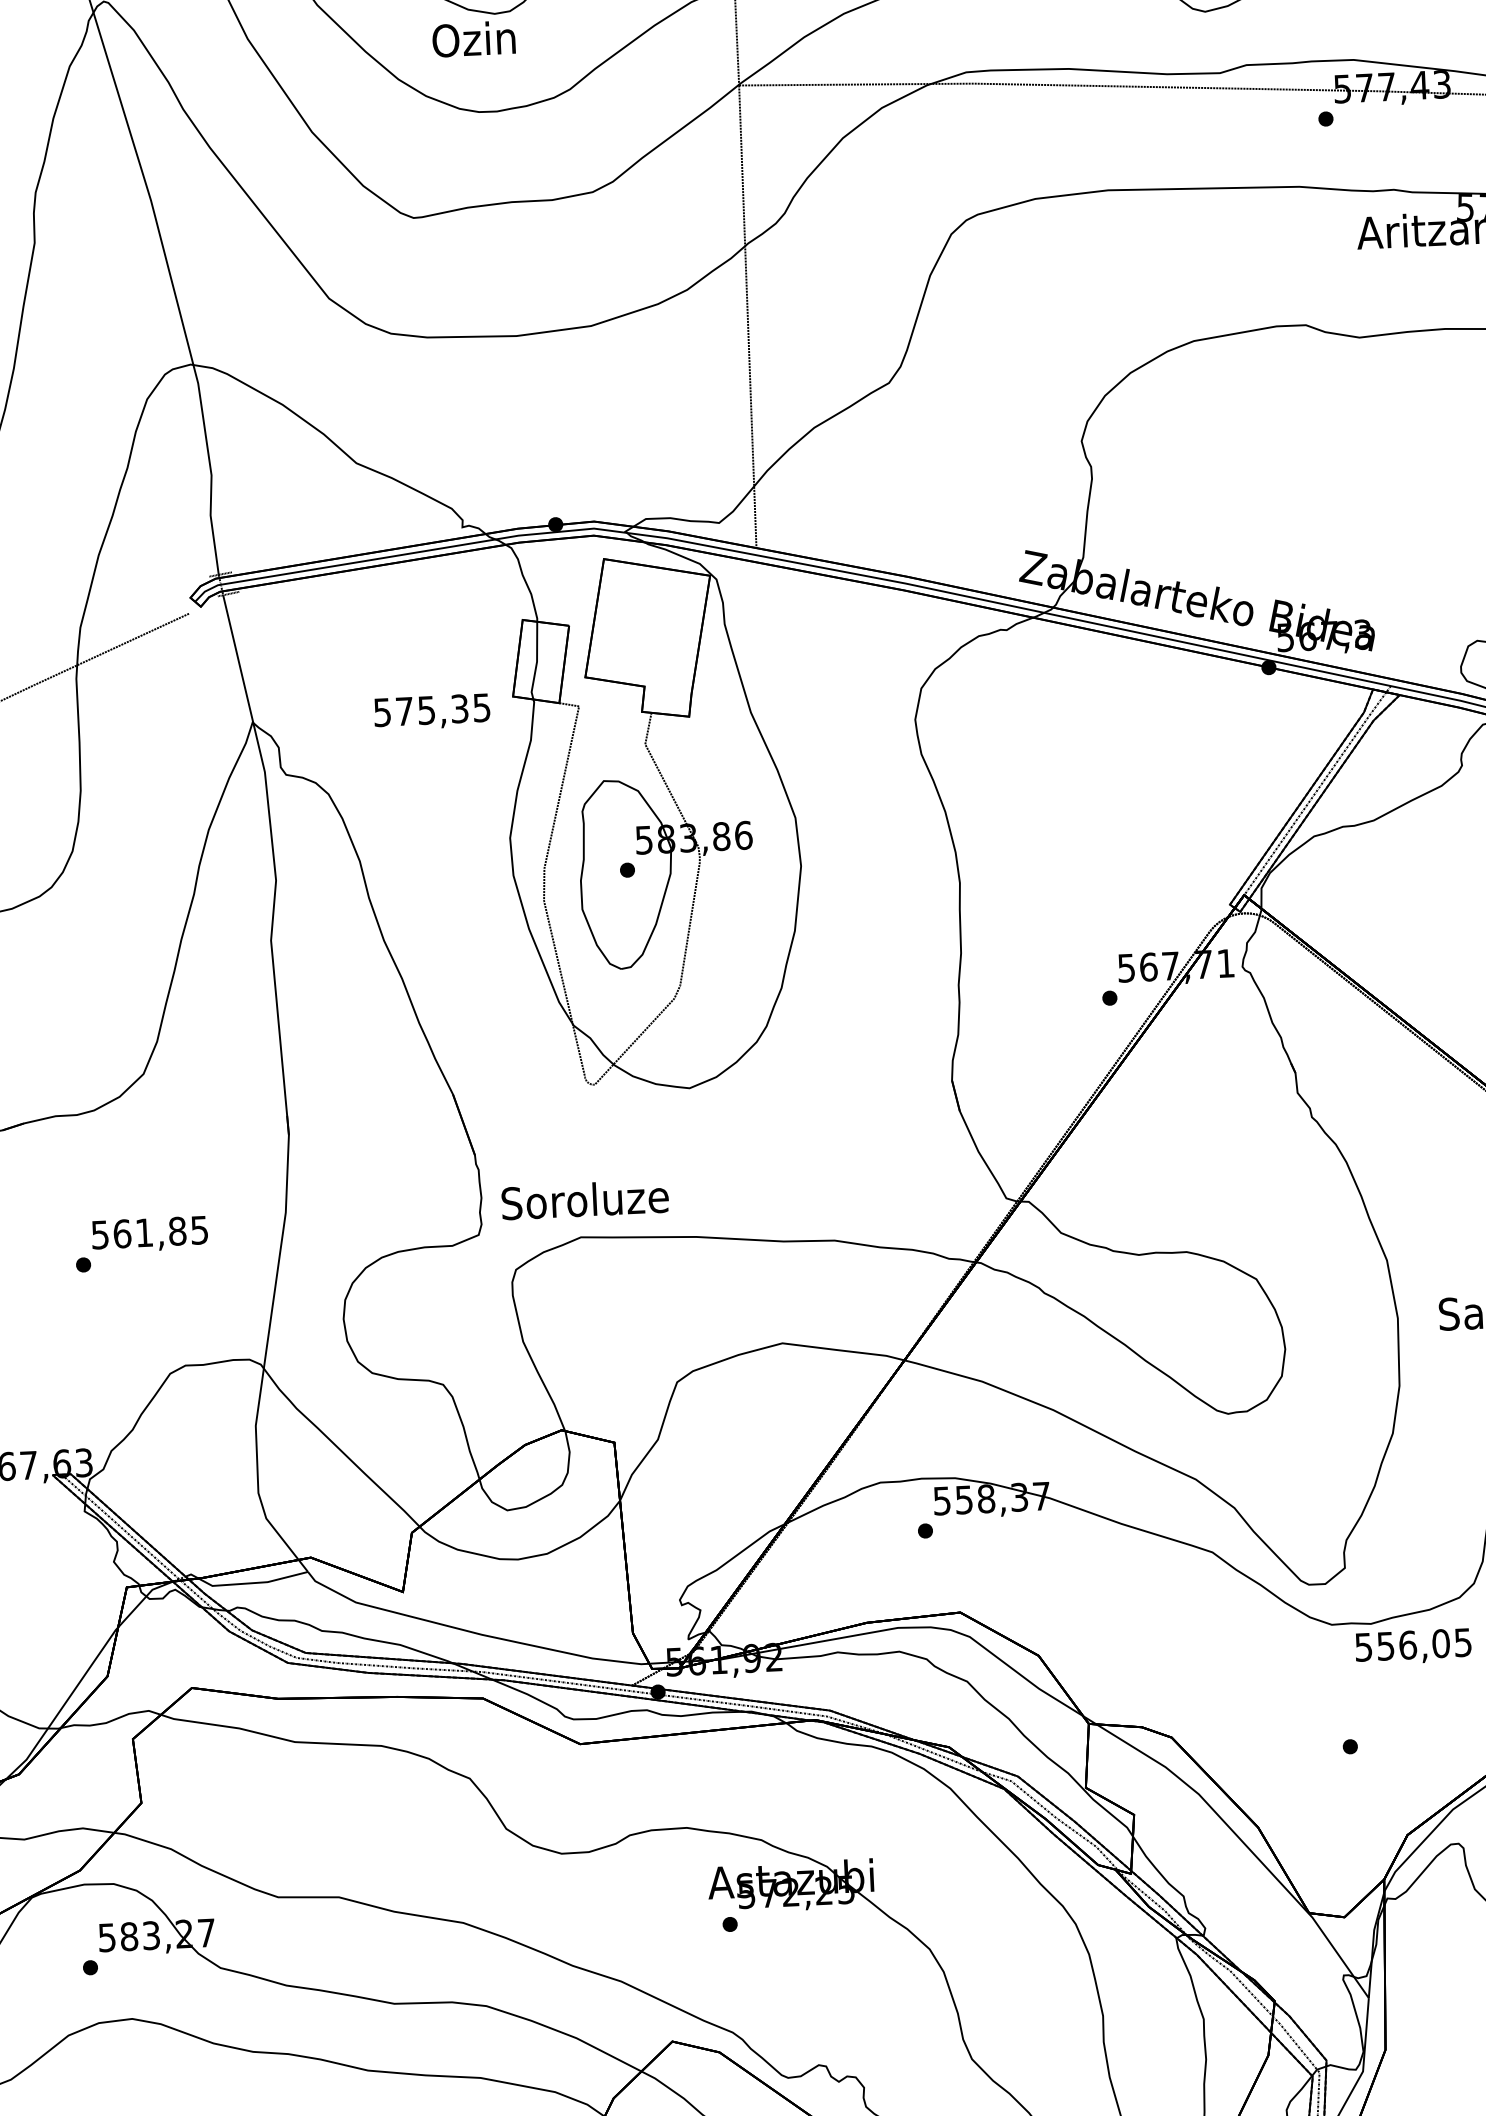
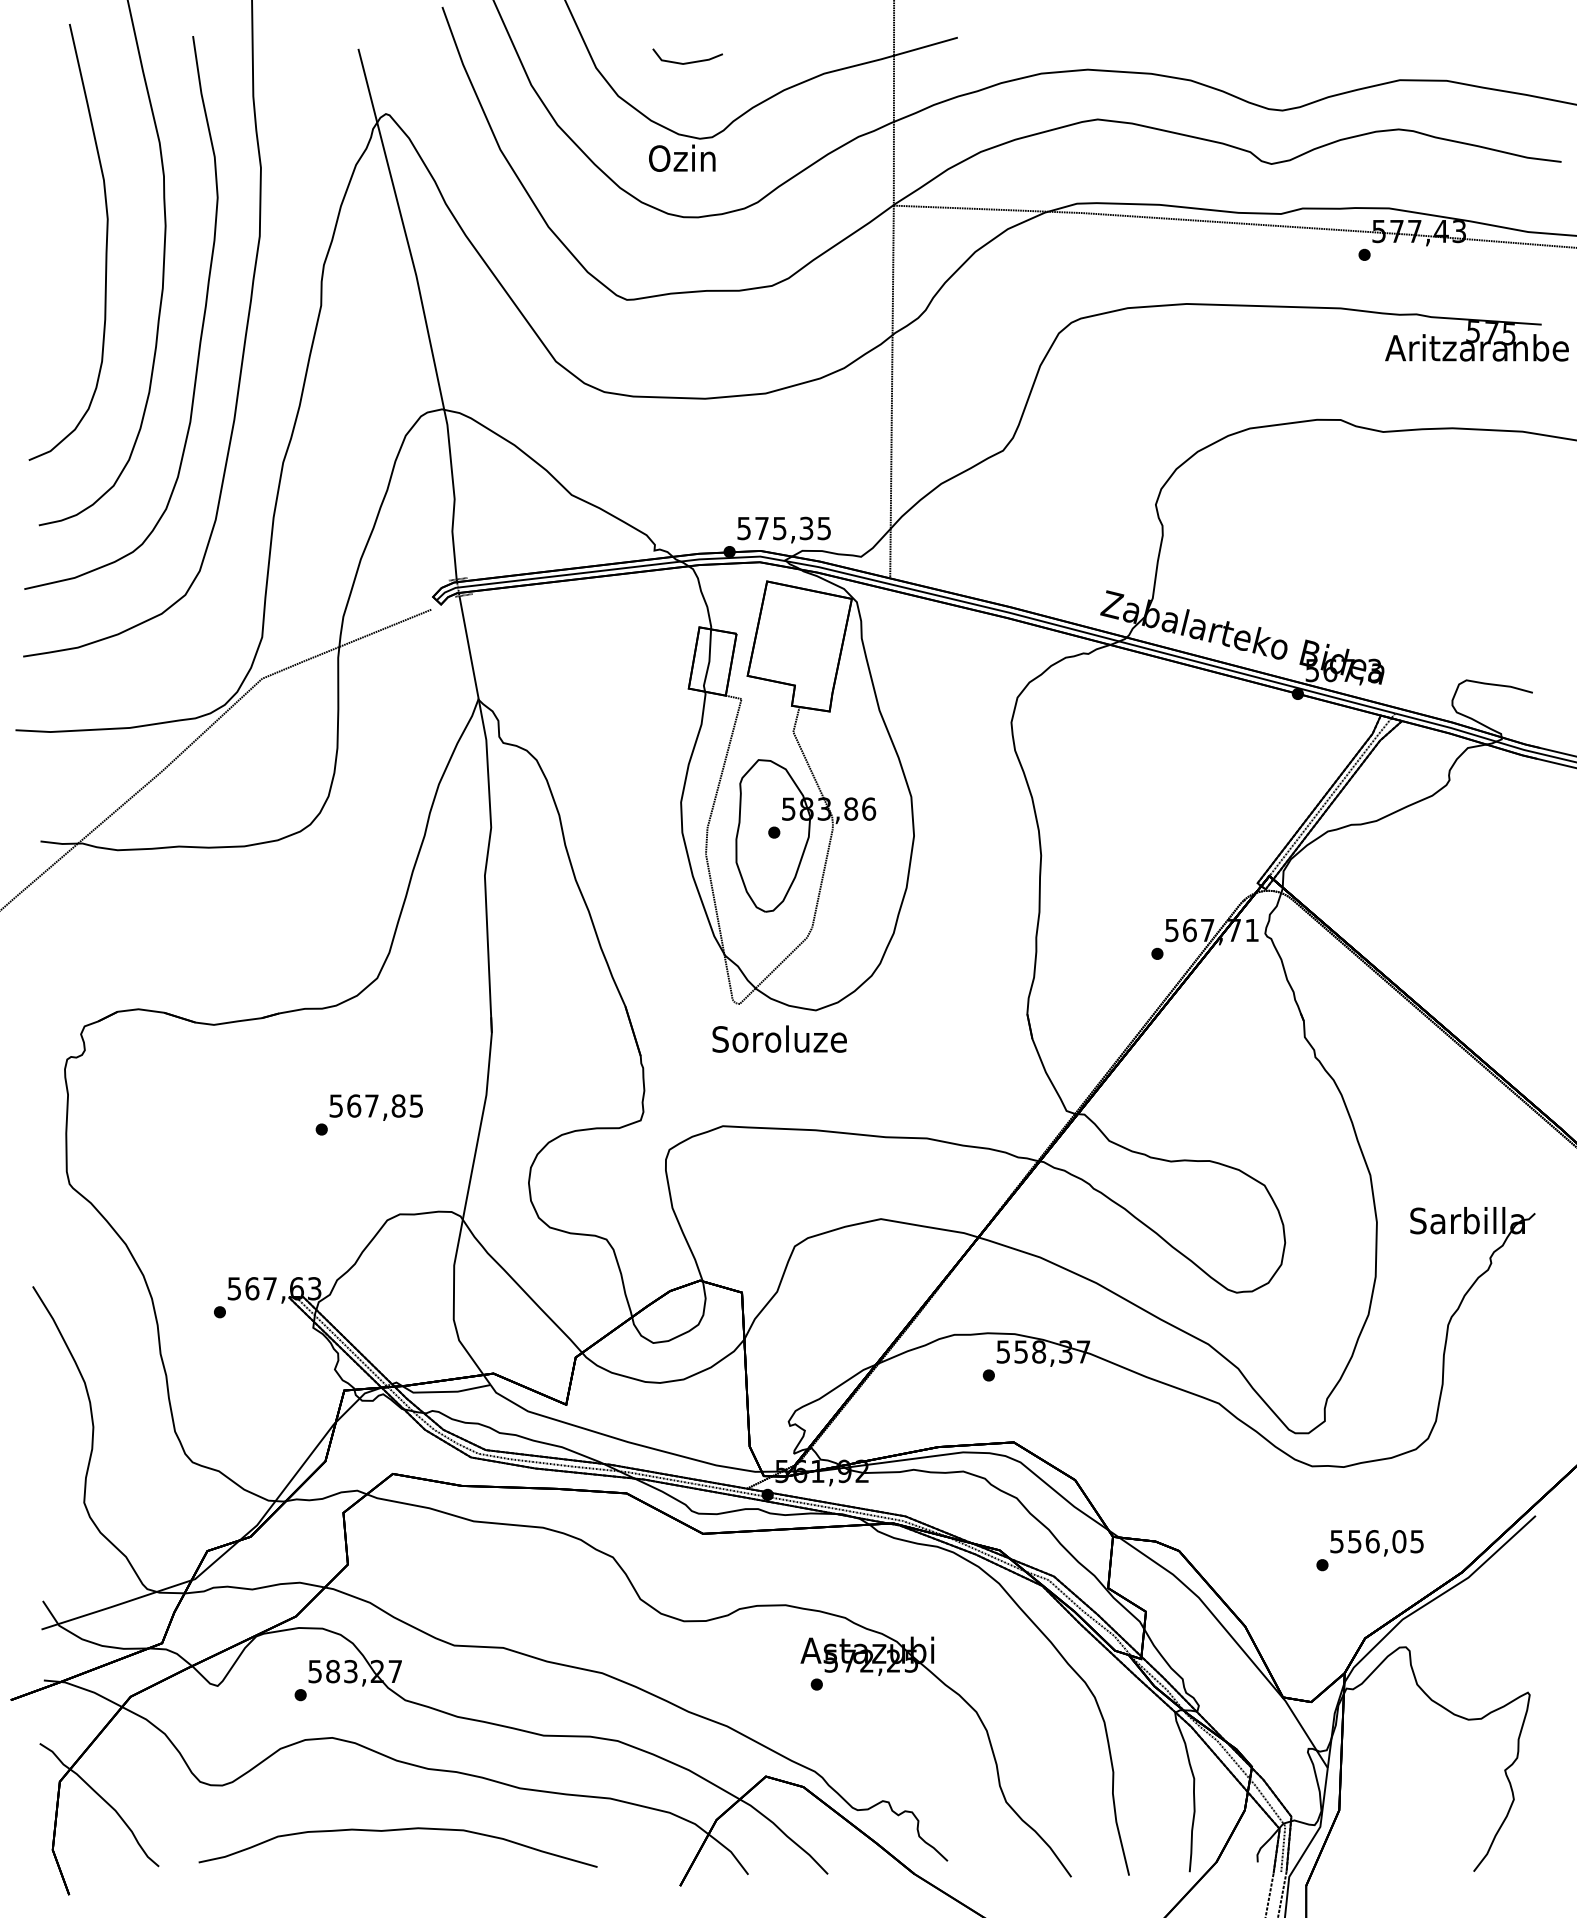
text: (431, 711) -> (783, 529), moved
text: (584, 1198) -> (779, 1038), moved
text: (143, 1232) -> (371, 1105), 561,85 -> 567,85
text: (1412, 1647) -> (1376, 1543), moved

